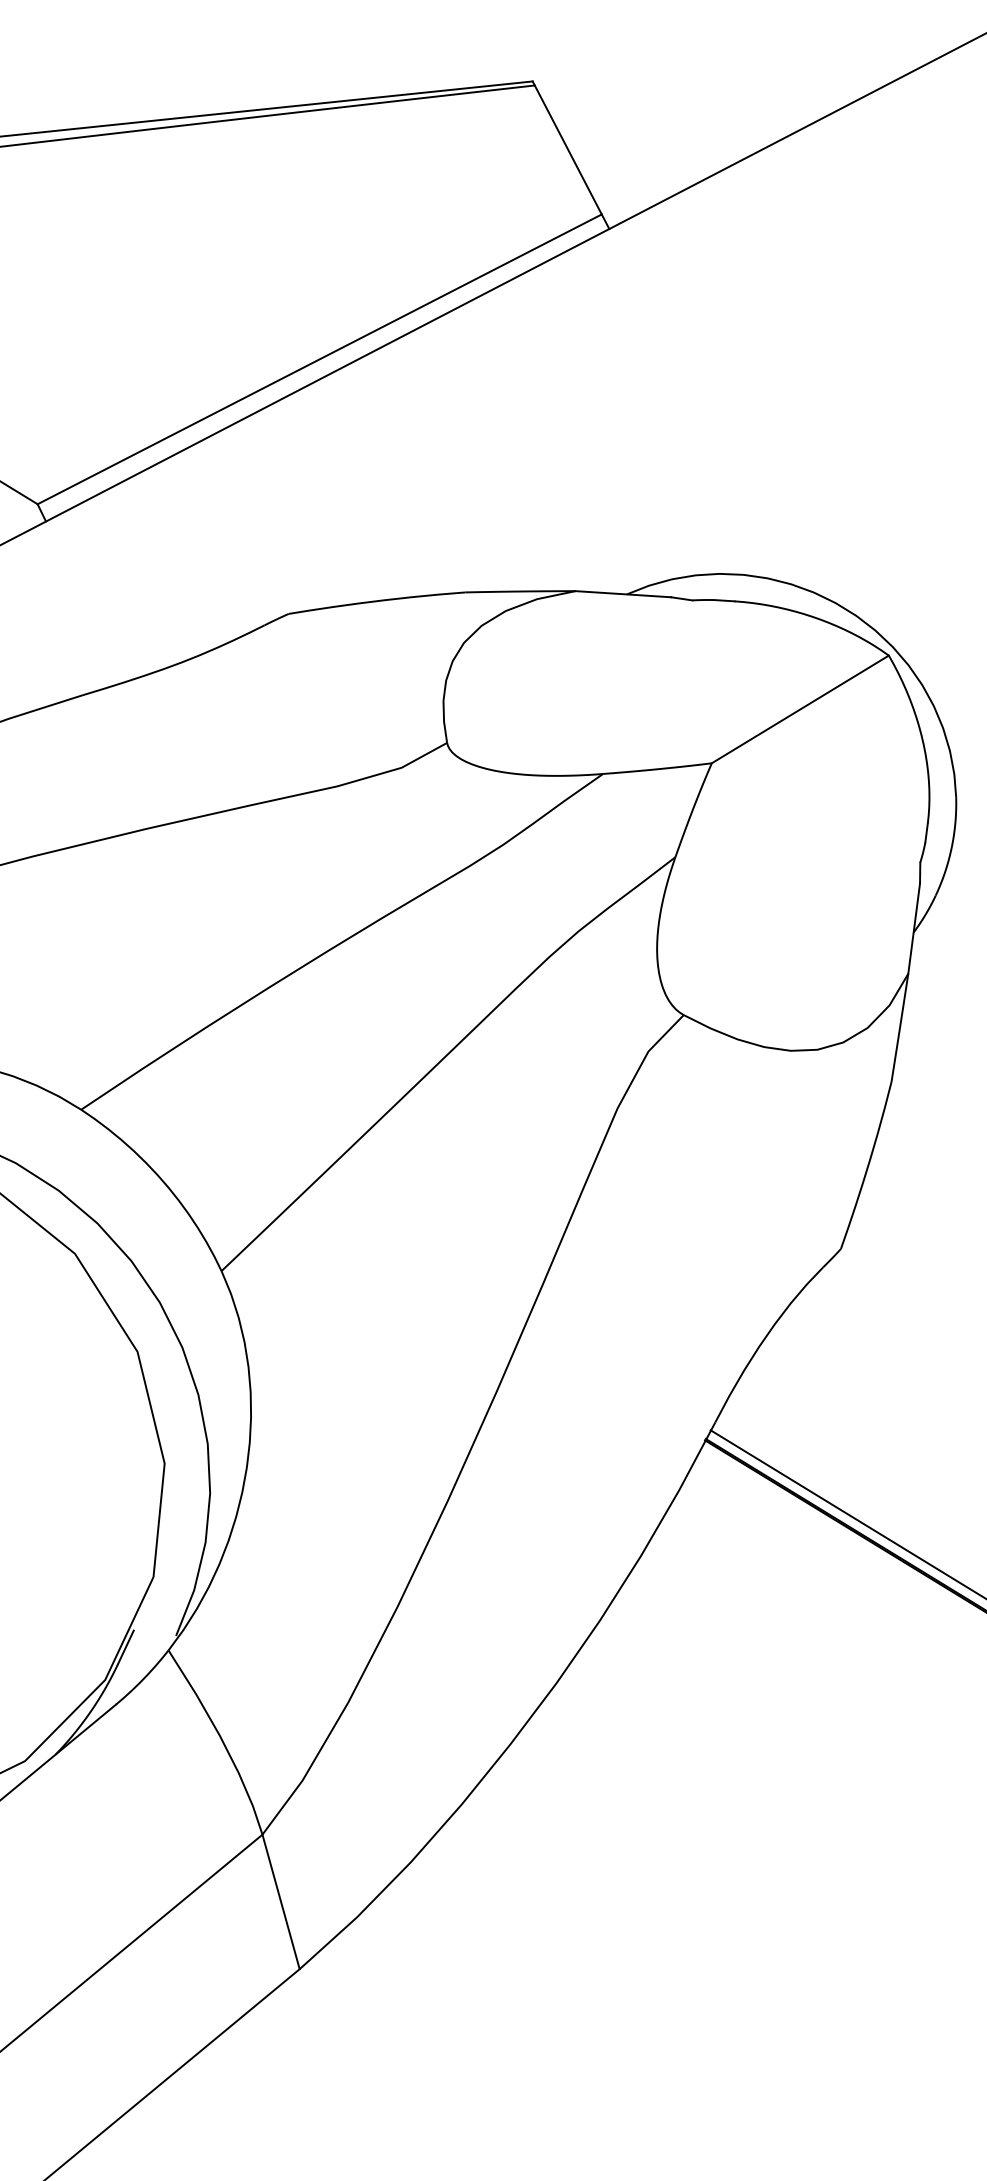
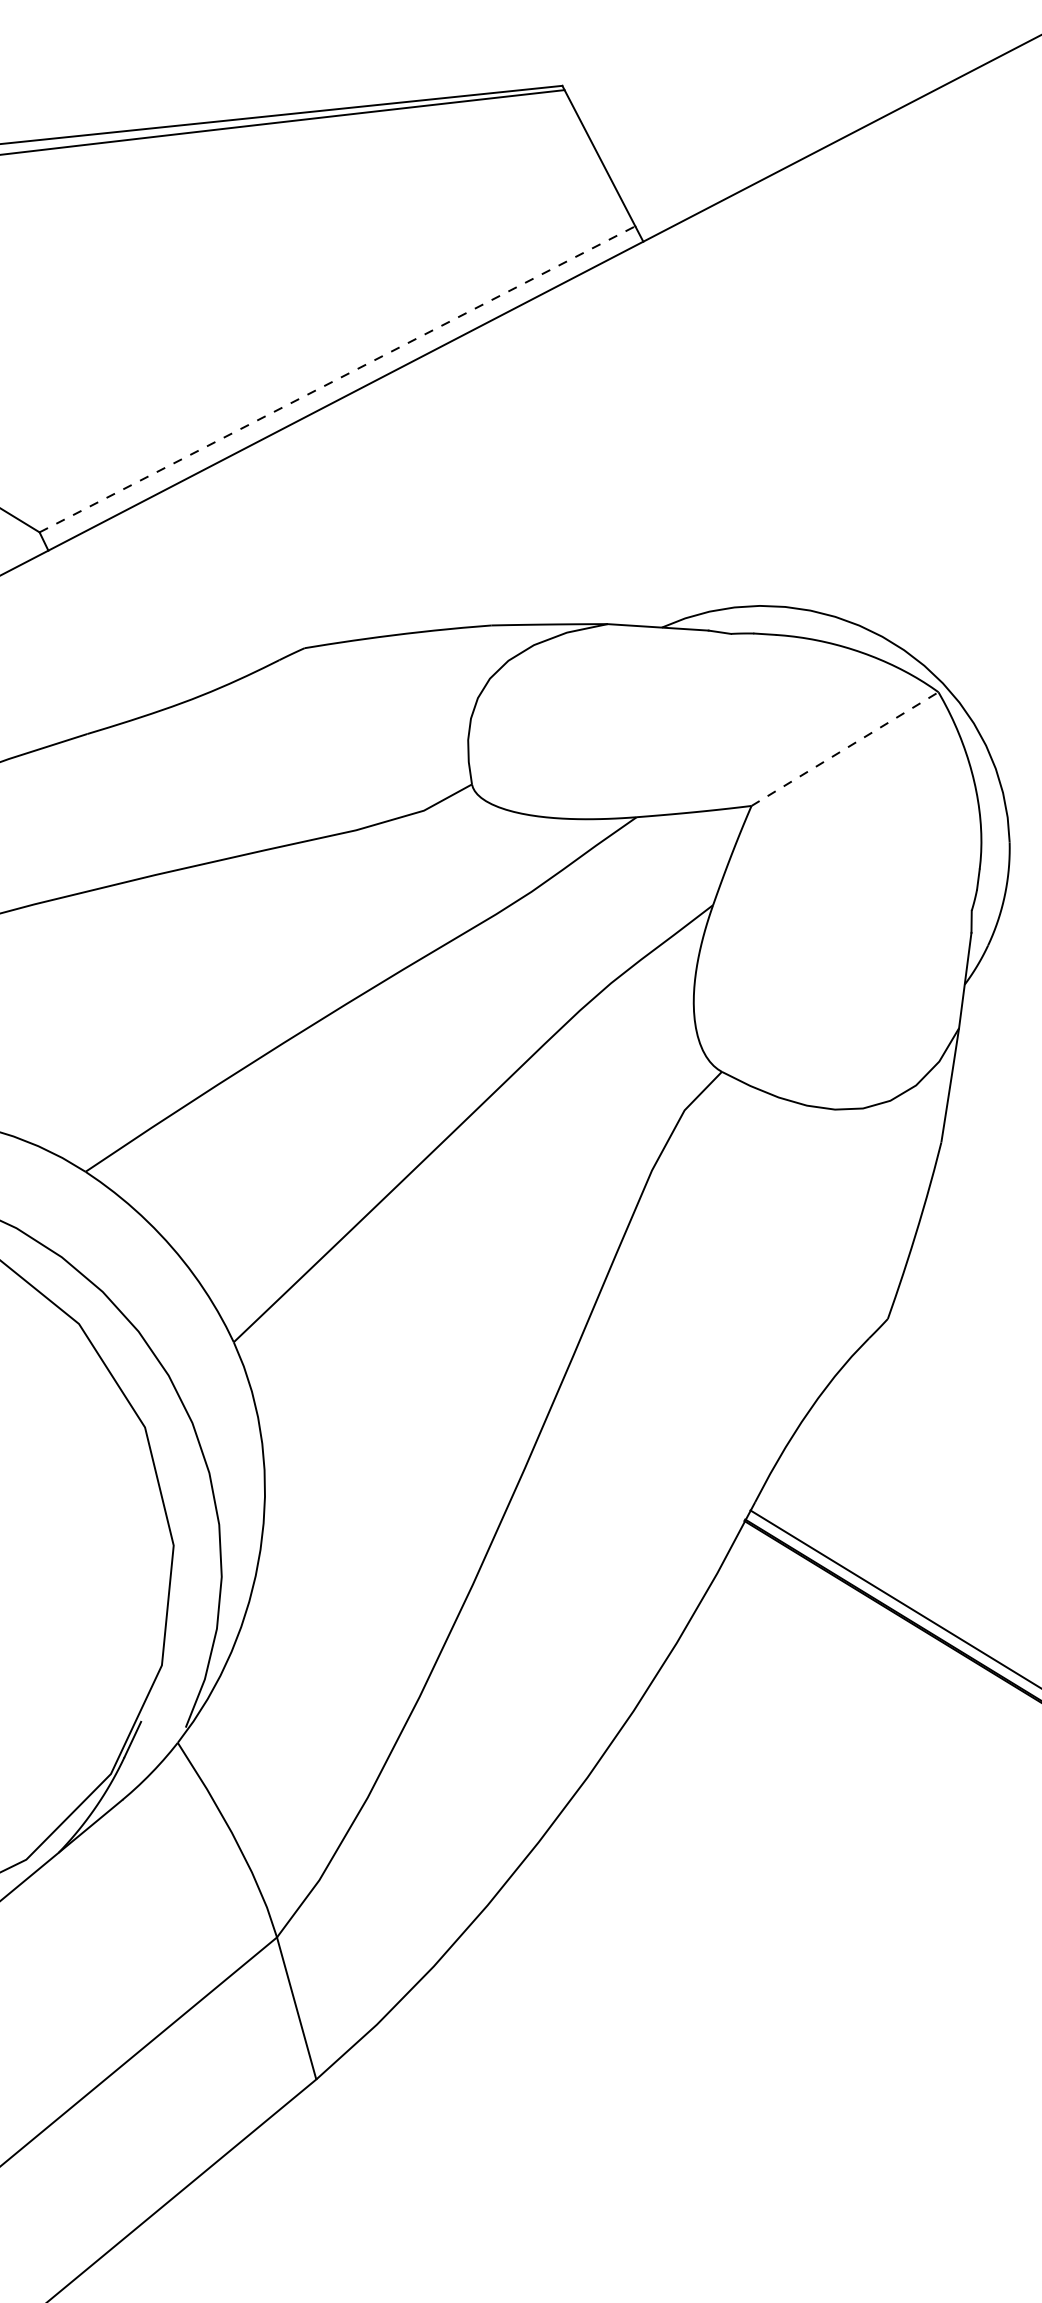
line: (320, 359) -> (338, 379), solid -> dashed
line: (800, 709) -> (845, 749), solid -> dashed

